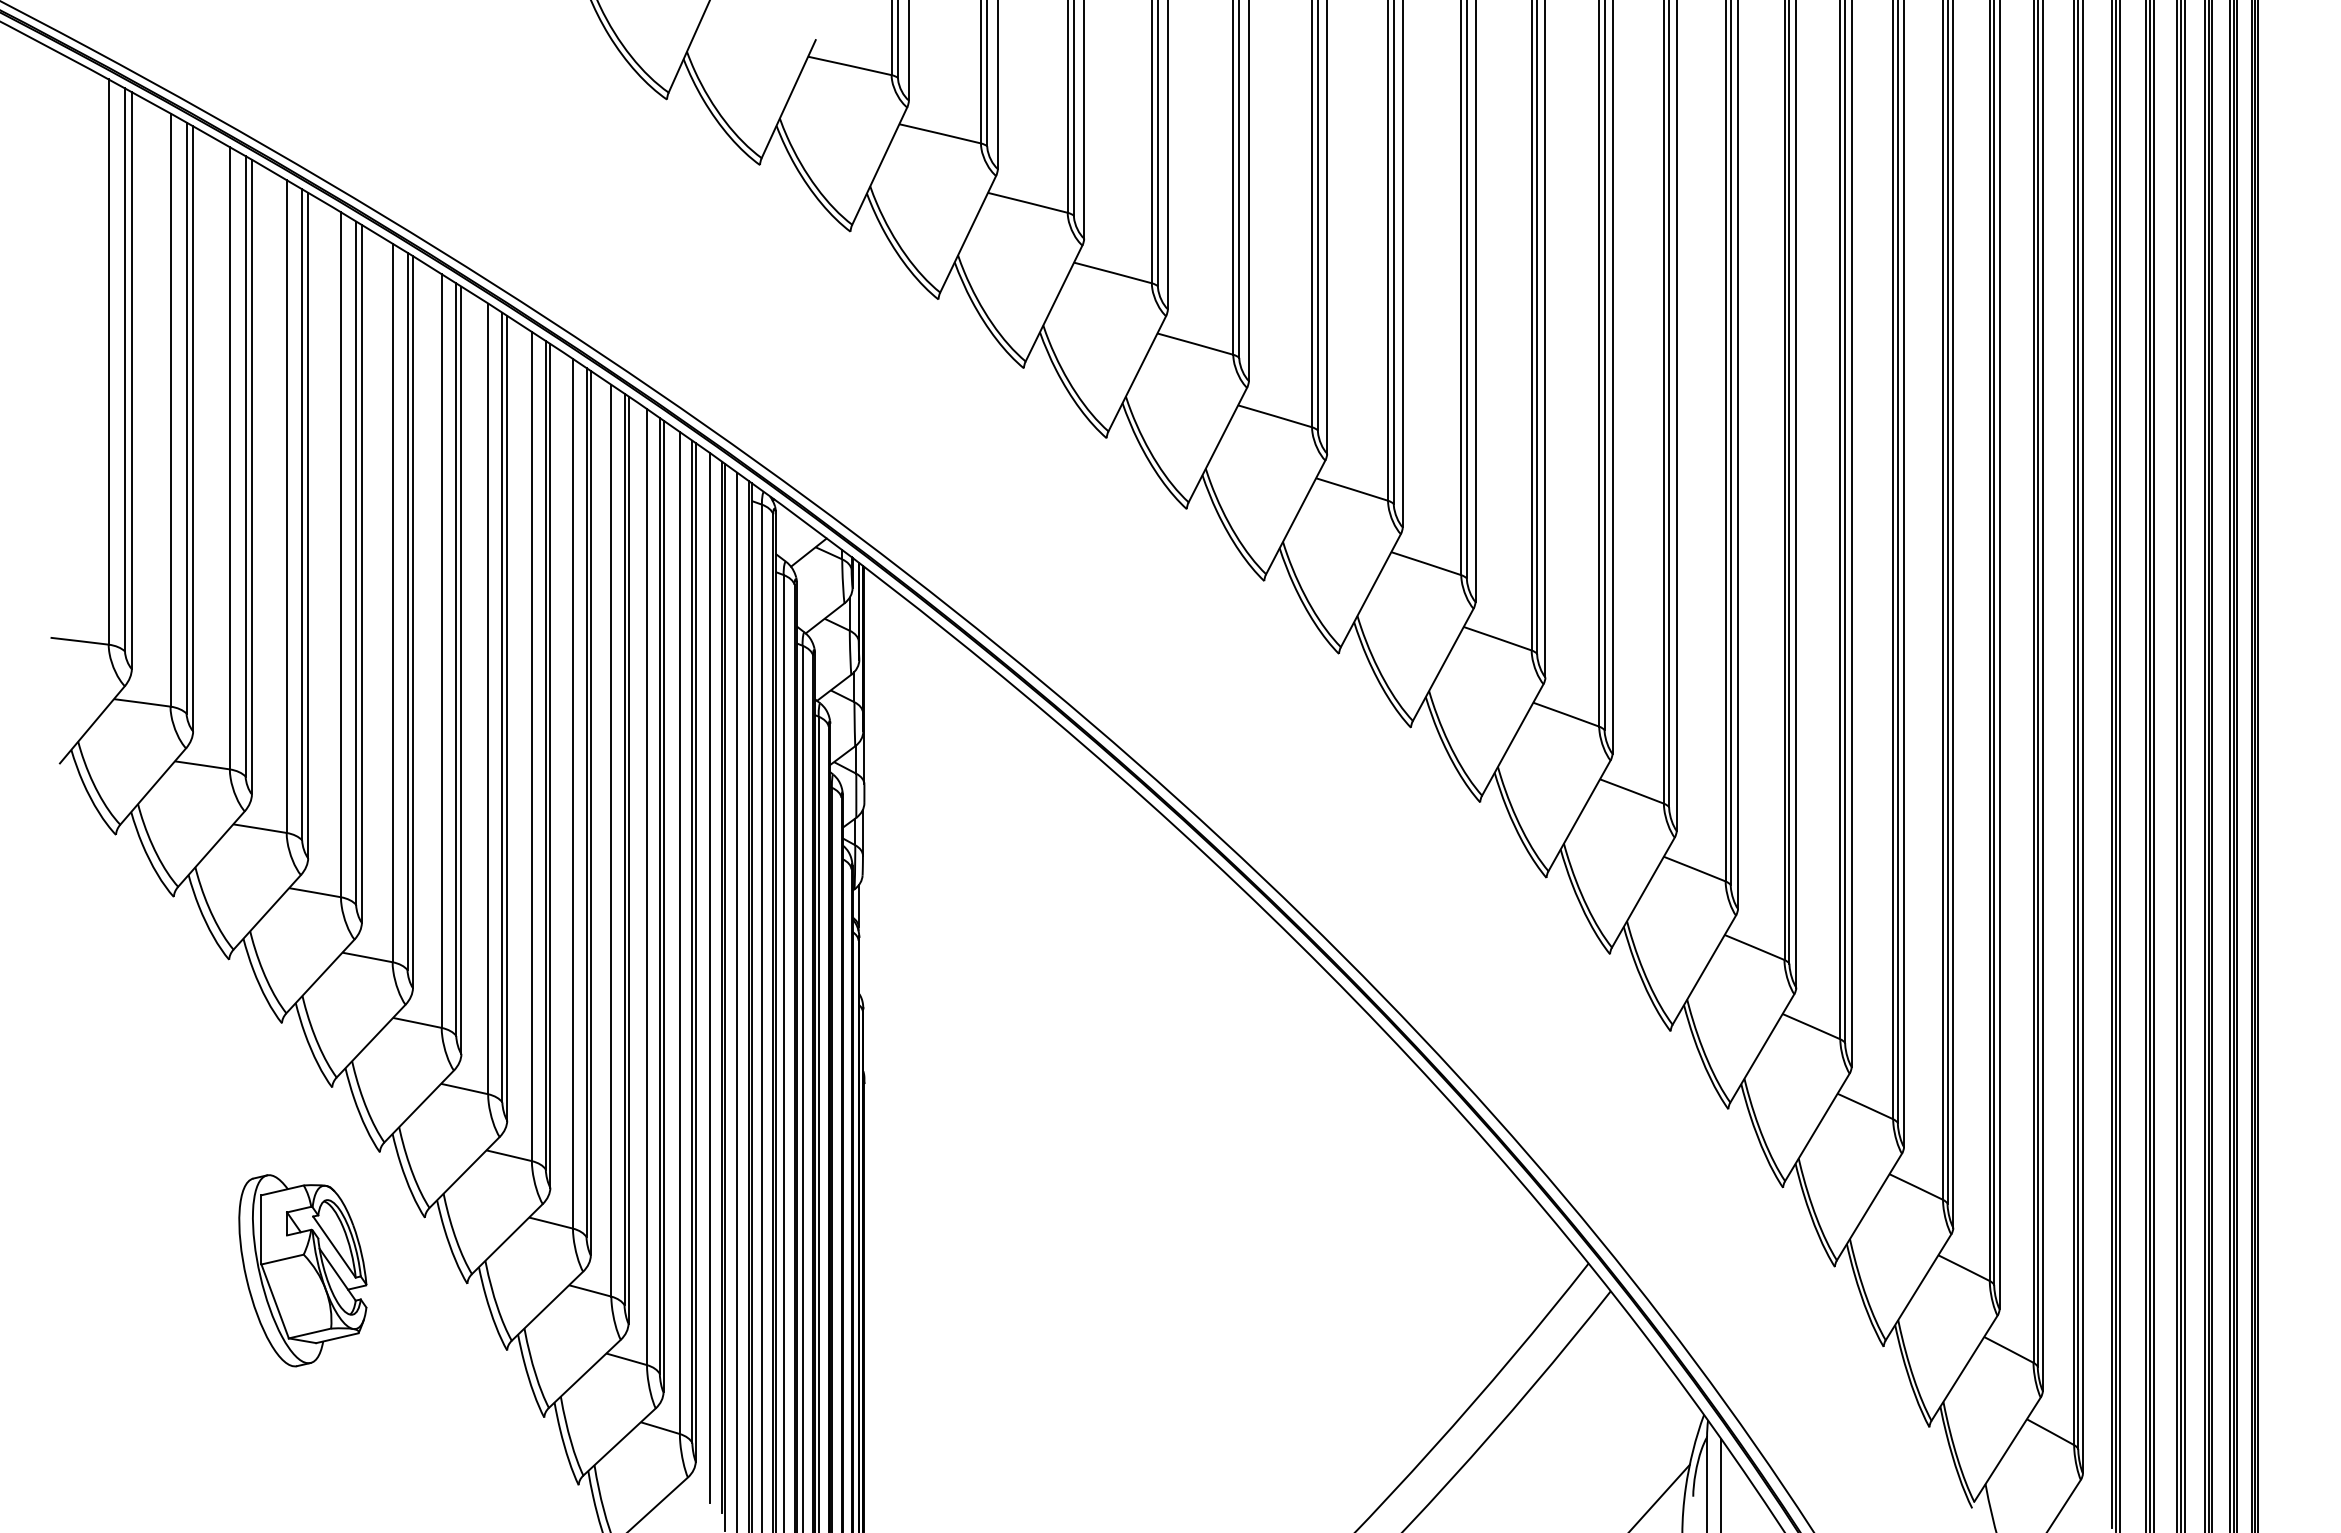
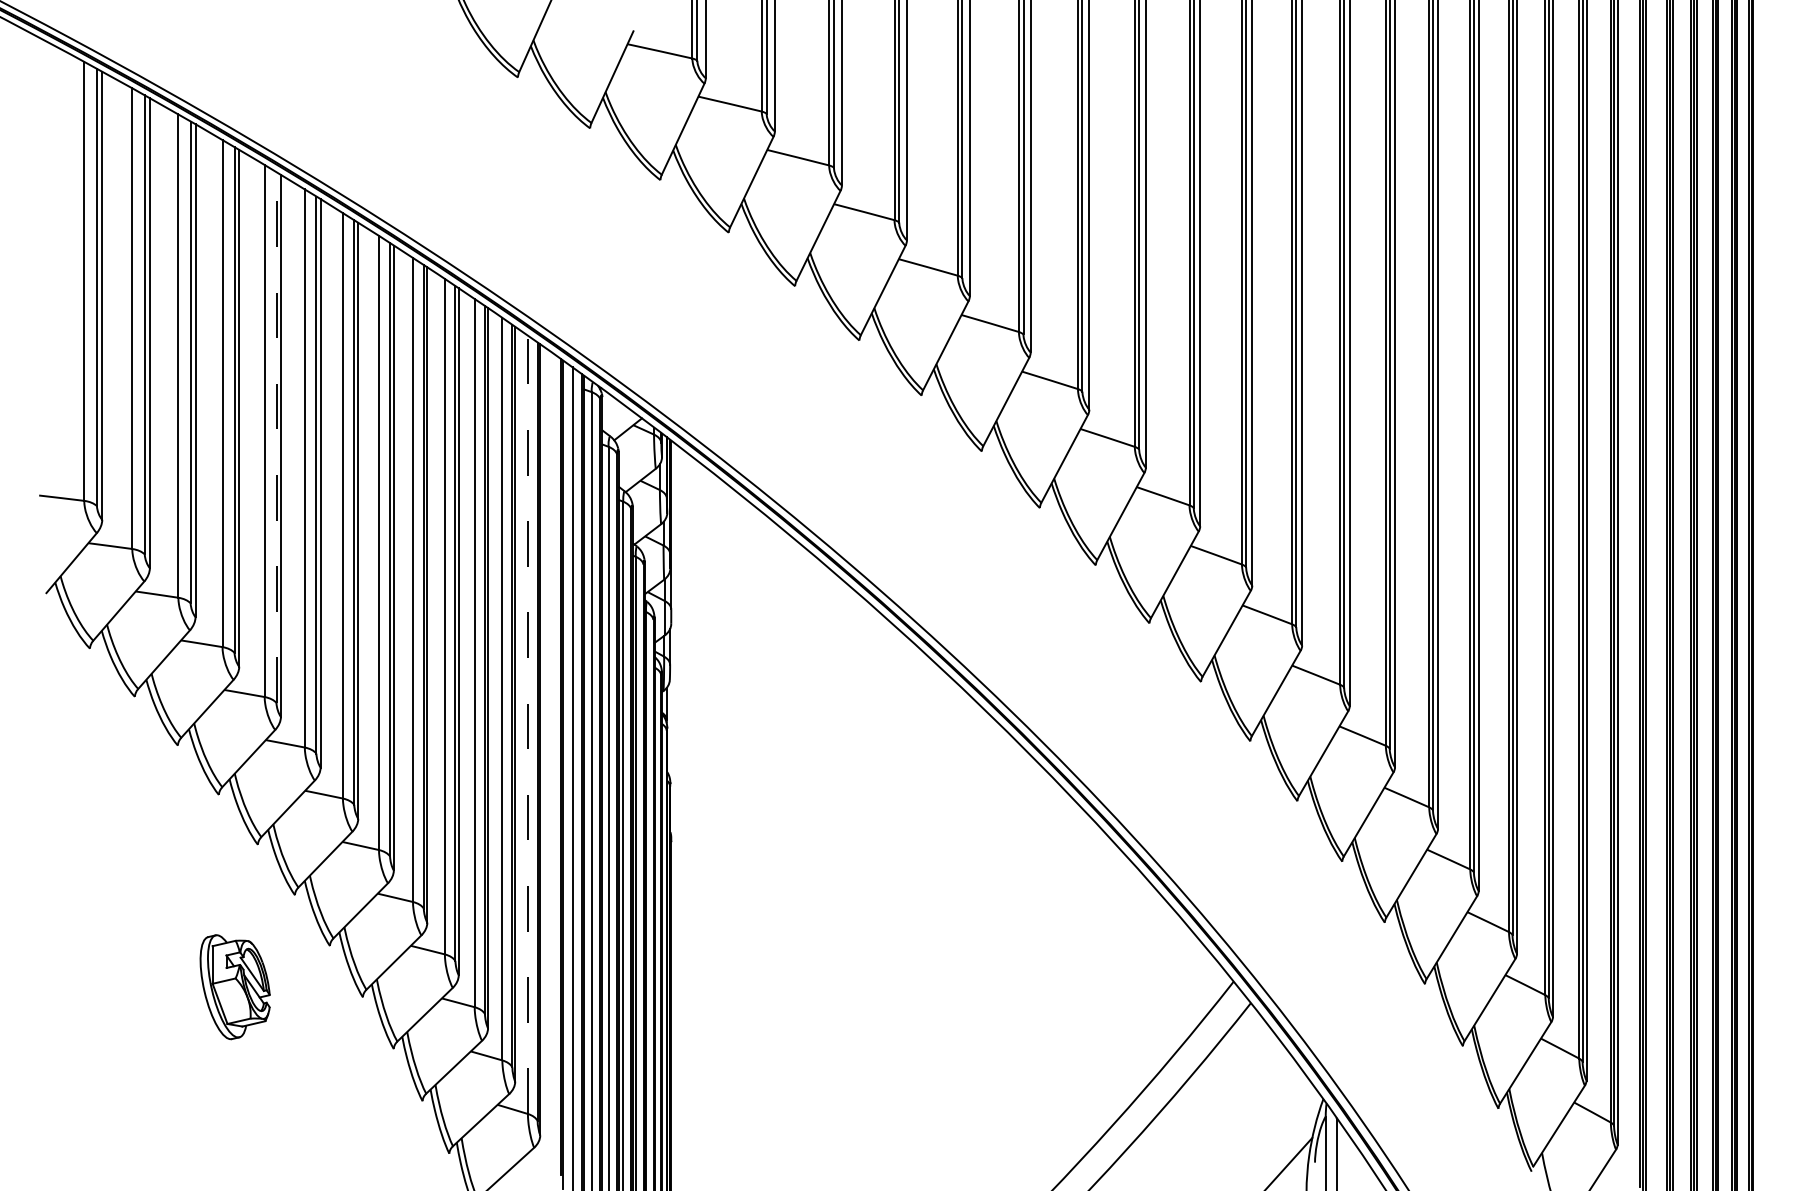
line: (356, 563) -> (276, 437), solid -> dashed
line: (679, 932) -> (527, 724), solid -> dashed
line: (710, 978) -> (551, 760), removed
part: (302, 1270) -> (234, 986), size x0.7

